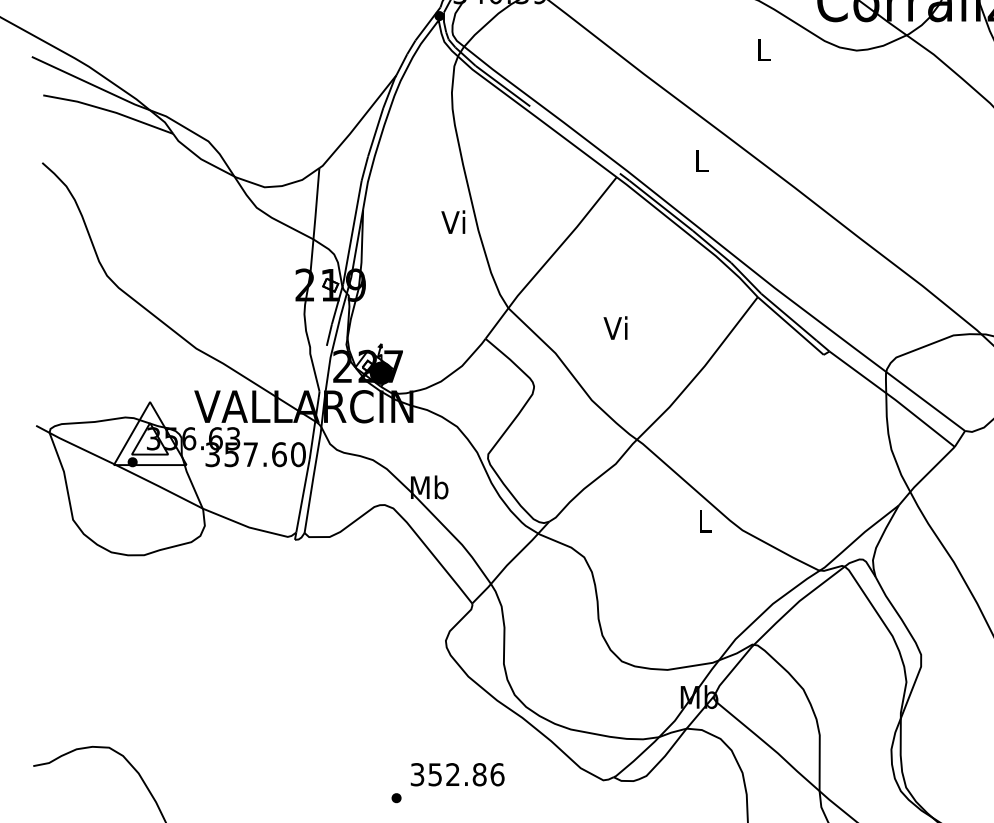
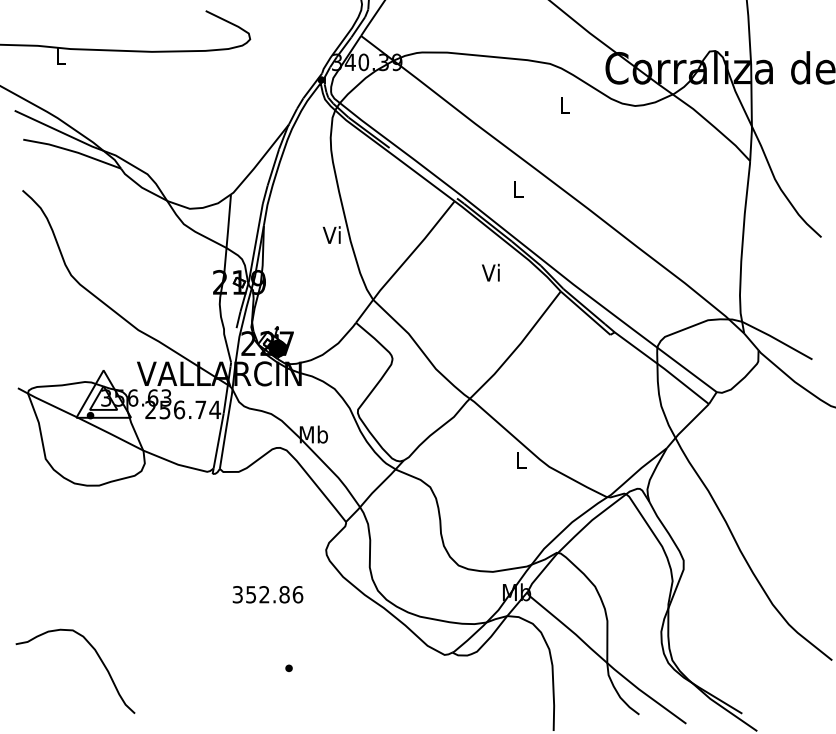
text: (615, 327) -> (490, 272), moved
text: (256, 454) -> (183, 409), 357.60 -> 256.74
text: (456, 774) -> (267, 594), moved

